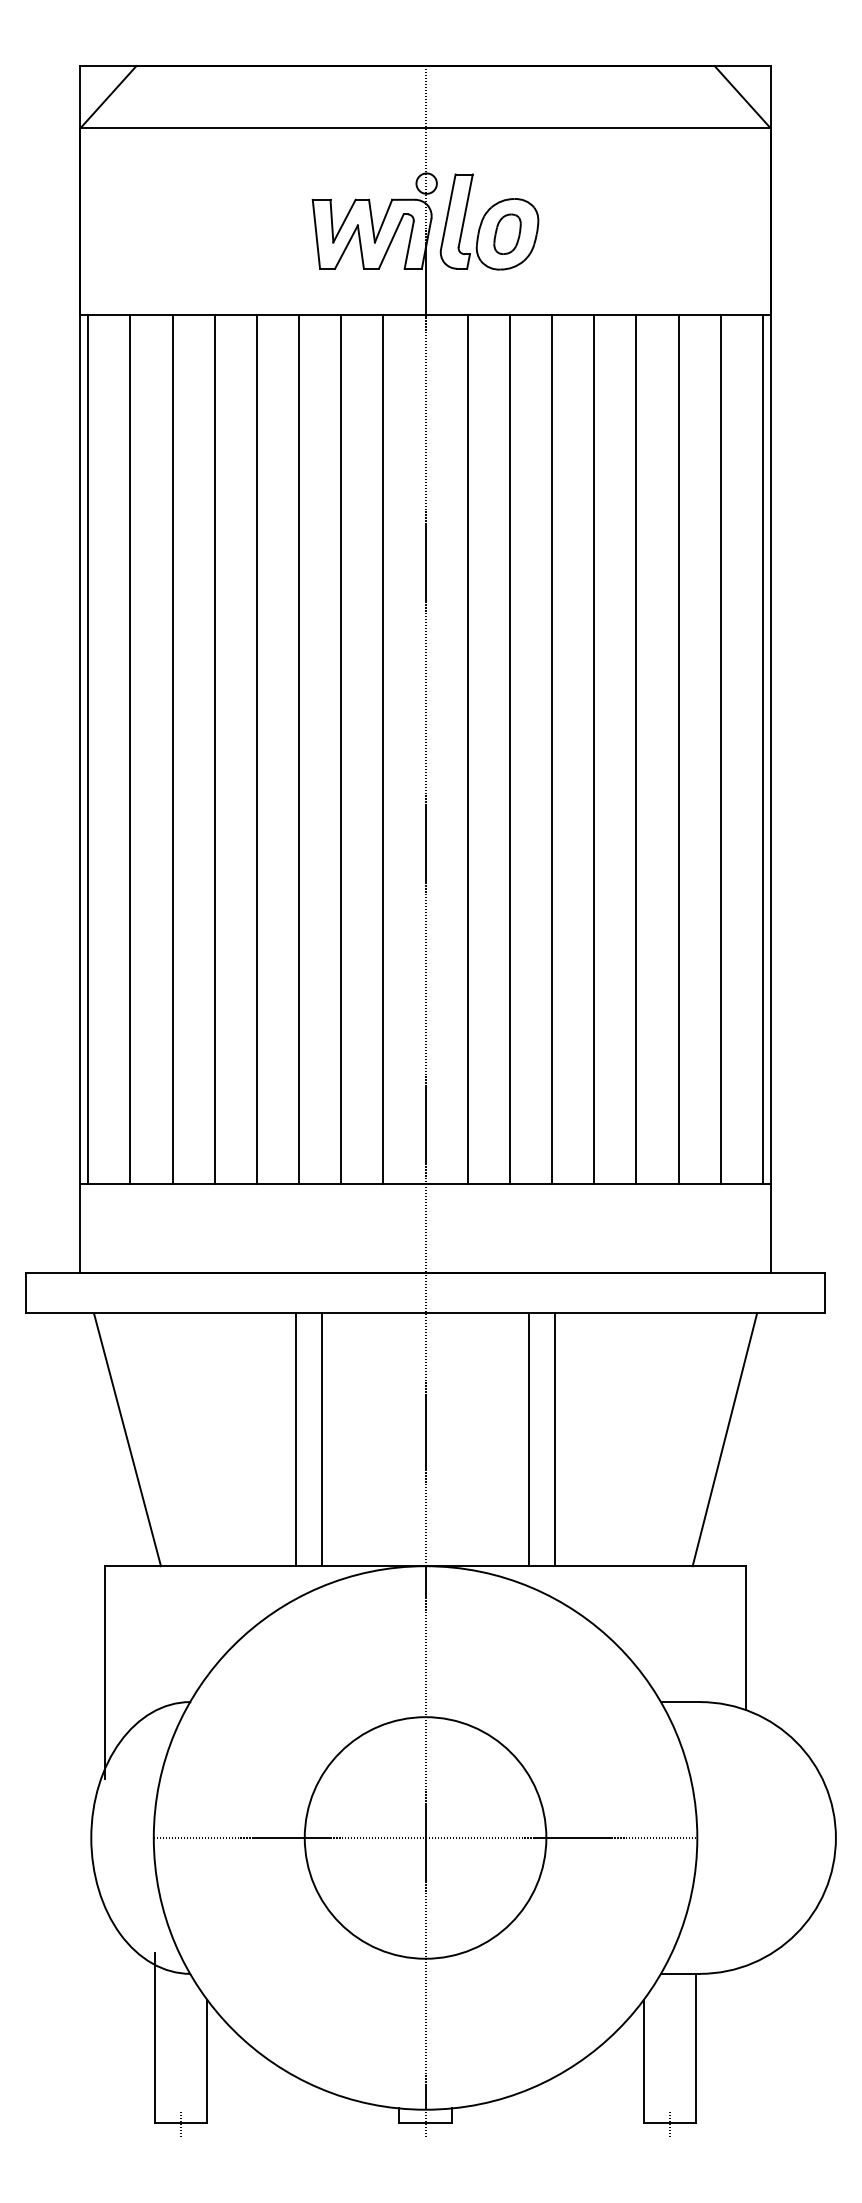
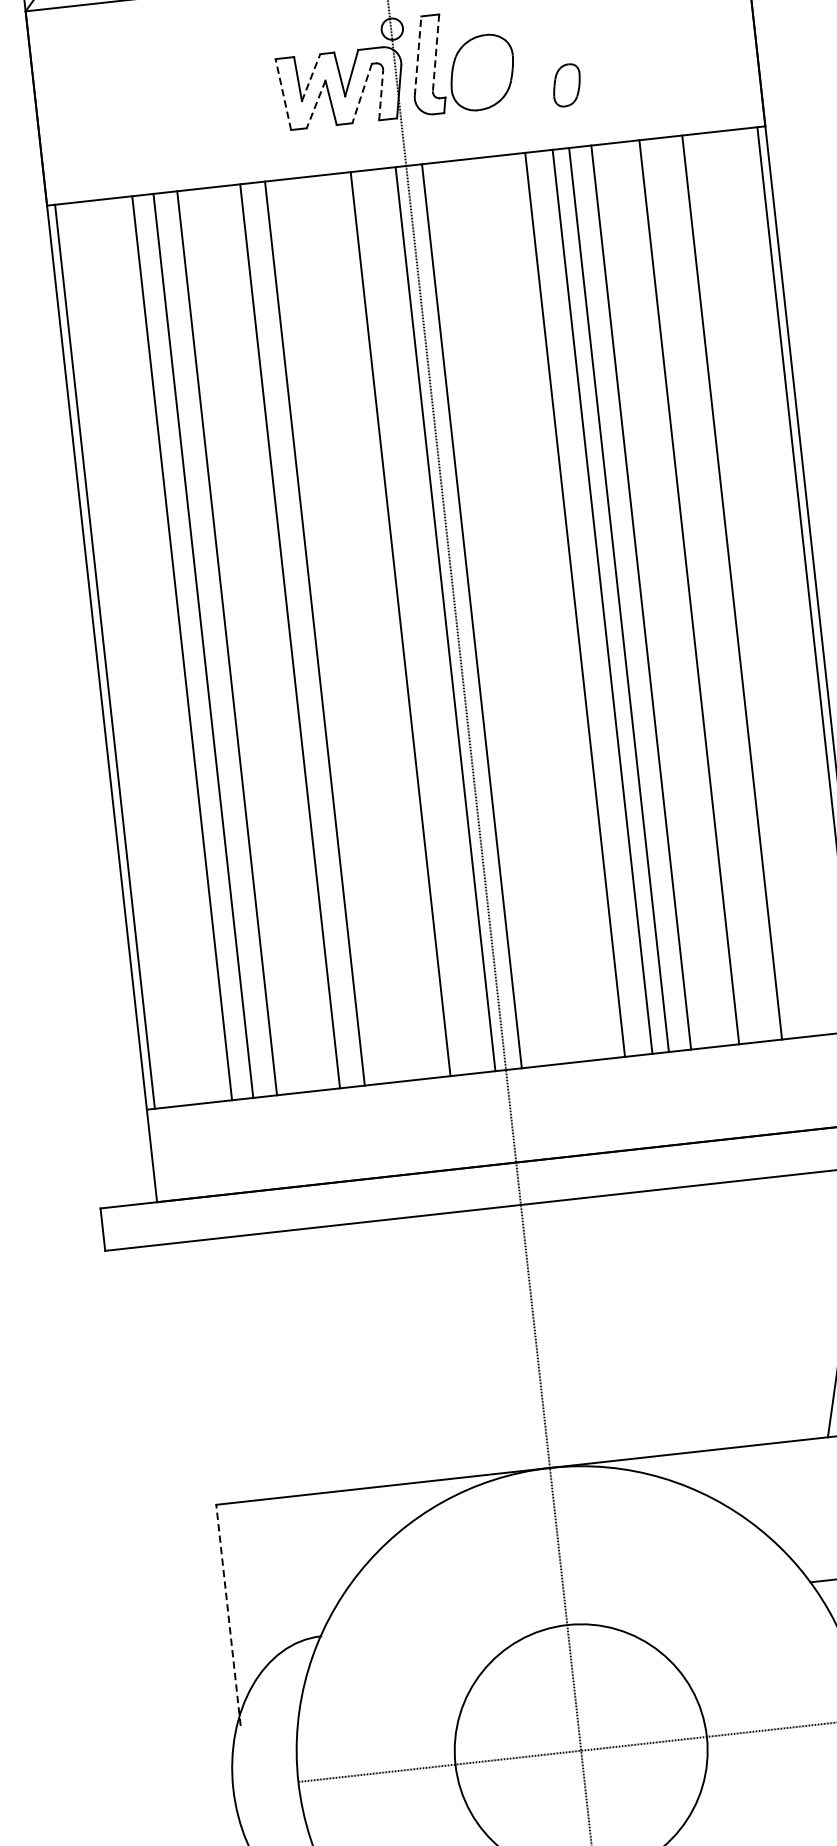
line: (465, 210) -> (435, 52), solid -> dashed
line: (448, 211) -> (418, 55), solid -> dashed
line: (344, 220) -> (311, 76), solid -> dashed
part: (507, 233) -> (566, 84), moved
line: (316, 234) -> (283, 94), solid -> dashed
line: (391, 241) -> (362, 93), solid -> dashed
line: (409, 244) -> (381, 94), solid -> dashed
line: (346, 247) -> (316, 104), solid -> dashed
line: (130, 749) -> (182, 648), moved
line: (172, 749) -> (227, 643), moved
line: (214, 749) -> (203, 646), moved
line: (256, 749) -> (314, 633), moved
line: (299, 749) -> (290, 636), moved
line: (341, 749) -> (400, 624), moved
line: (383, 749) -> (445, 619), moved
line: (467, 749) -> (471, 616), moved
line: (509, 749) -> (574, 605), moved
line: (552, 749) -> (619, 600), moved
line: (594, 749) -> (602, 601), moved
line: (636, 749) -> (641, 597), moved
line: (678, 749) -> (689, 592), moved
line: (720, 749) -> (731, 587), moved
line: (127, 1439) -> (225, 1370), removed
line: (296, 1439) -> (401, 1350), removed
line: (321, 1439) -> (427, 1348), removed
line: (529, 1439) -> (643, 1324), removed
line: (554, 1439) -> (669, 1321), removed
line: (104, 1671) -> (227, 1614), solid -> dashed

